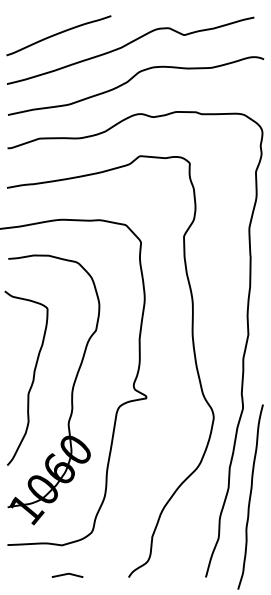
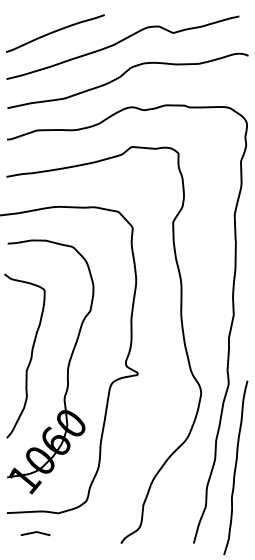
curve: (67, 575) -> (35, 533), moved

